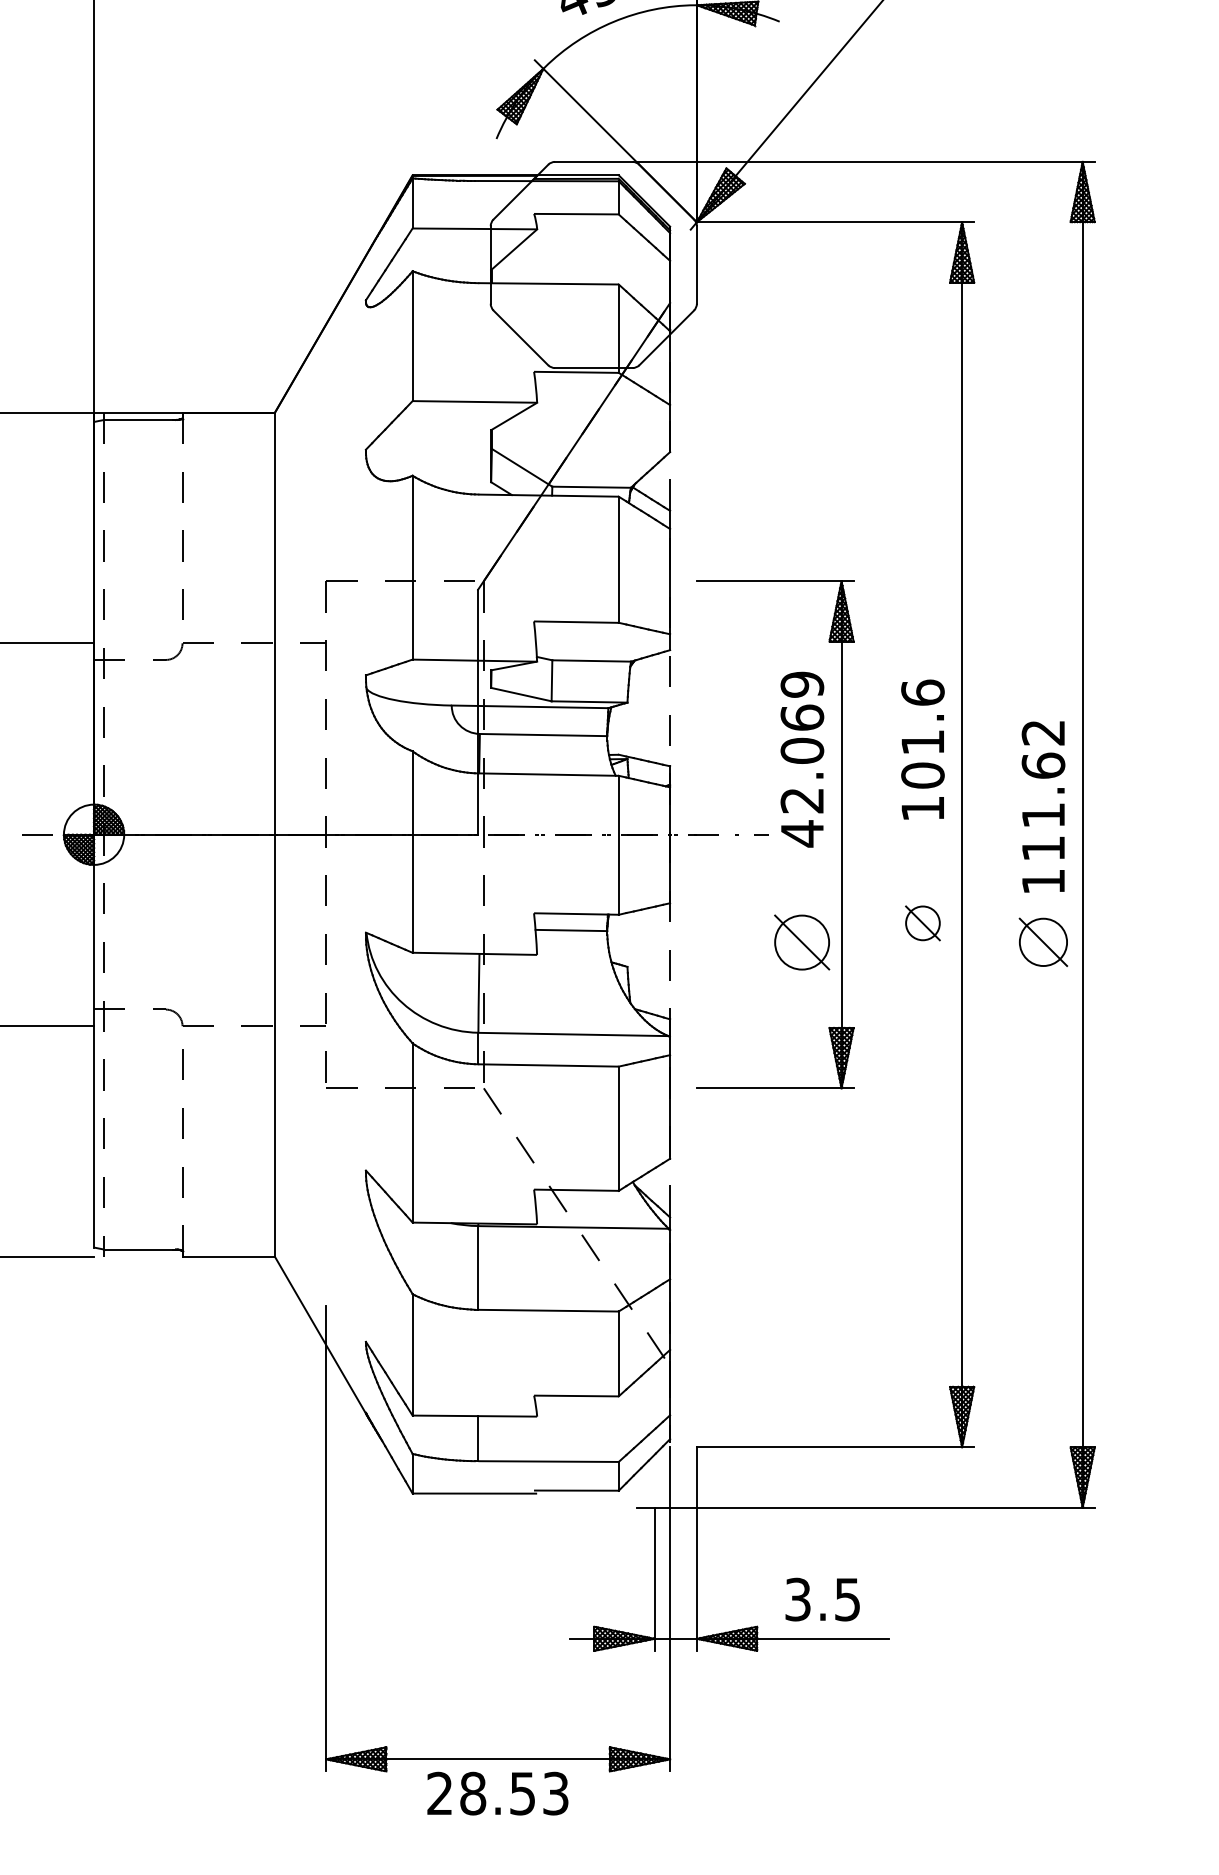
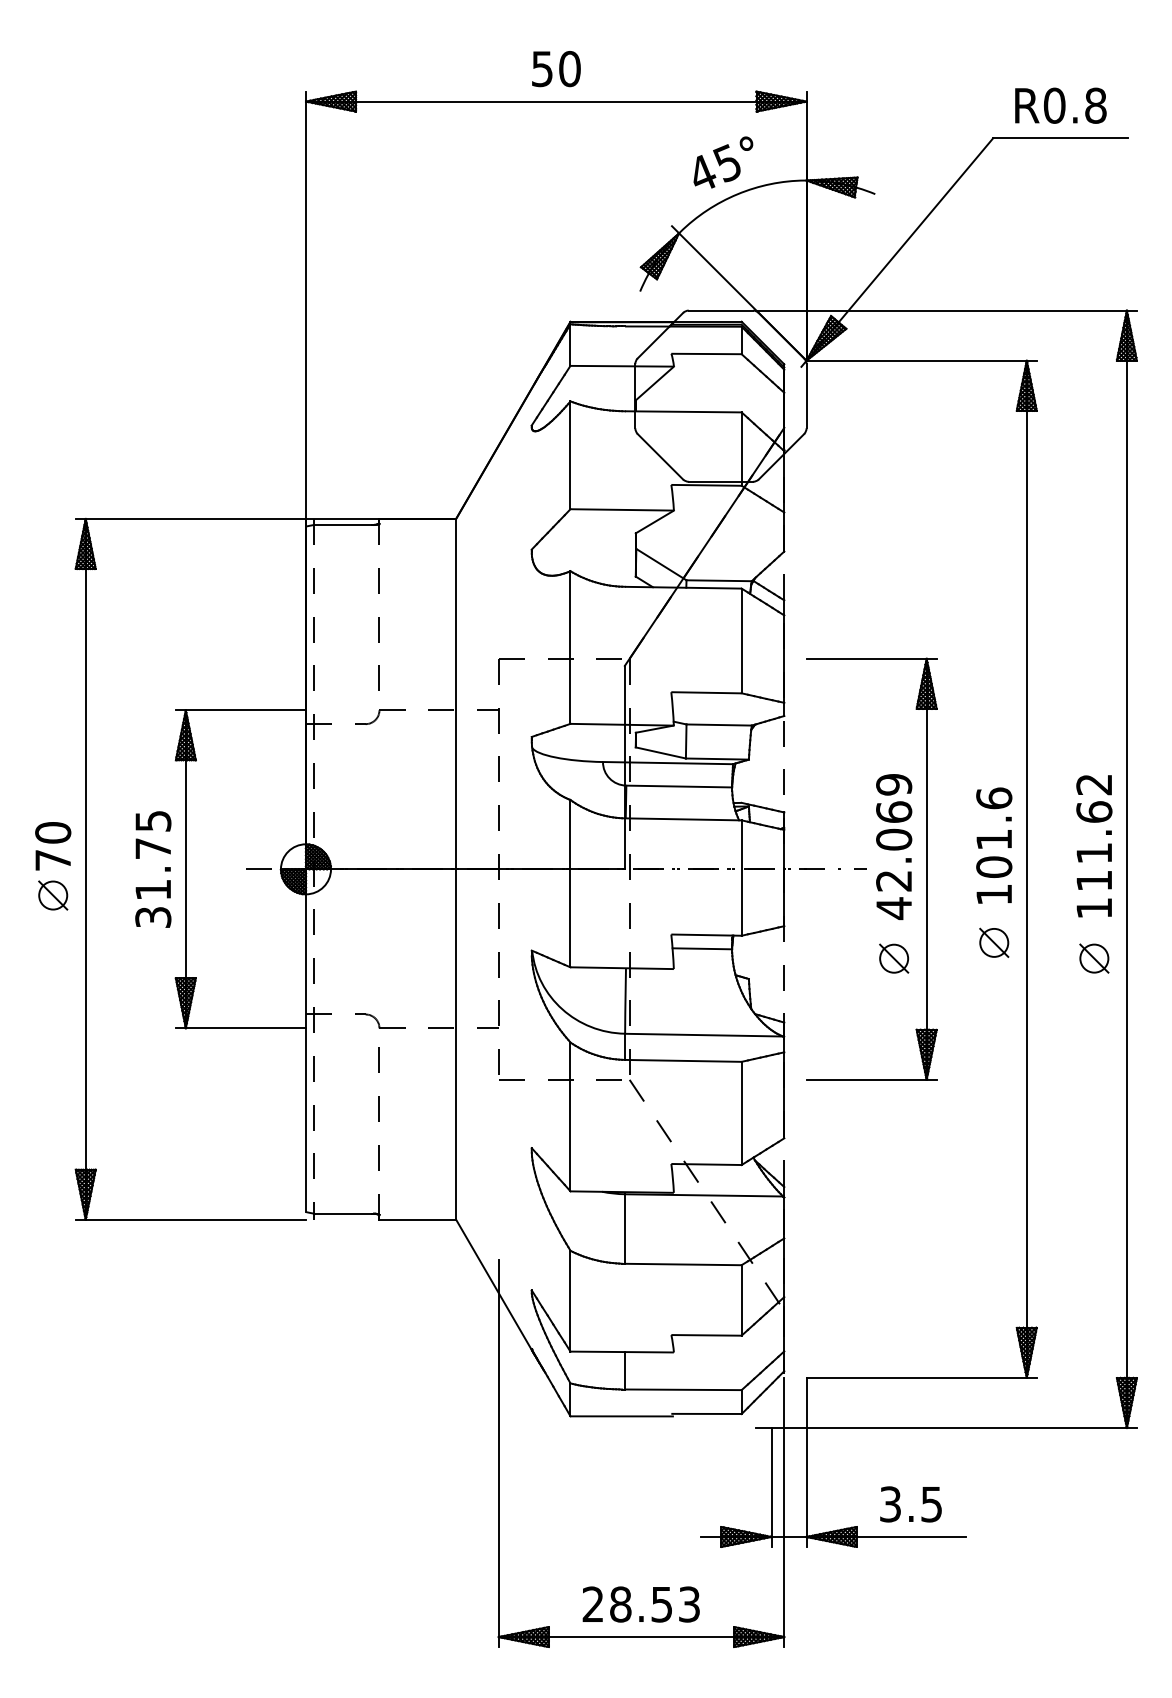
text: (923, 749) -> (994, 845), moved
text: (802, 759) -> (894, 846), moved
part: (802, 942) -> (894, 958), size x0.62
part: (1043, 942) -> (1094, 958), size x0.71
text: (496, 1793) -> (640, 1604), moved

